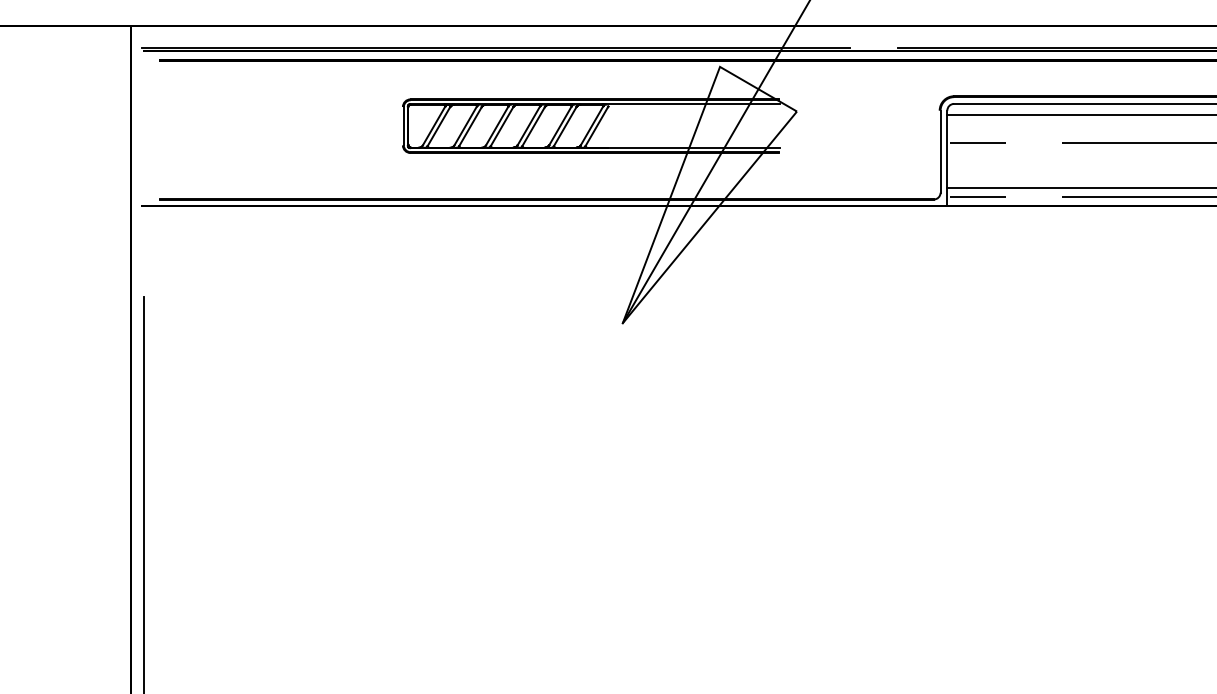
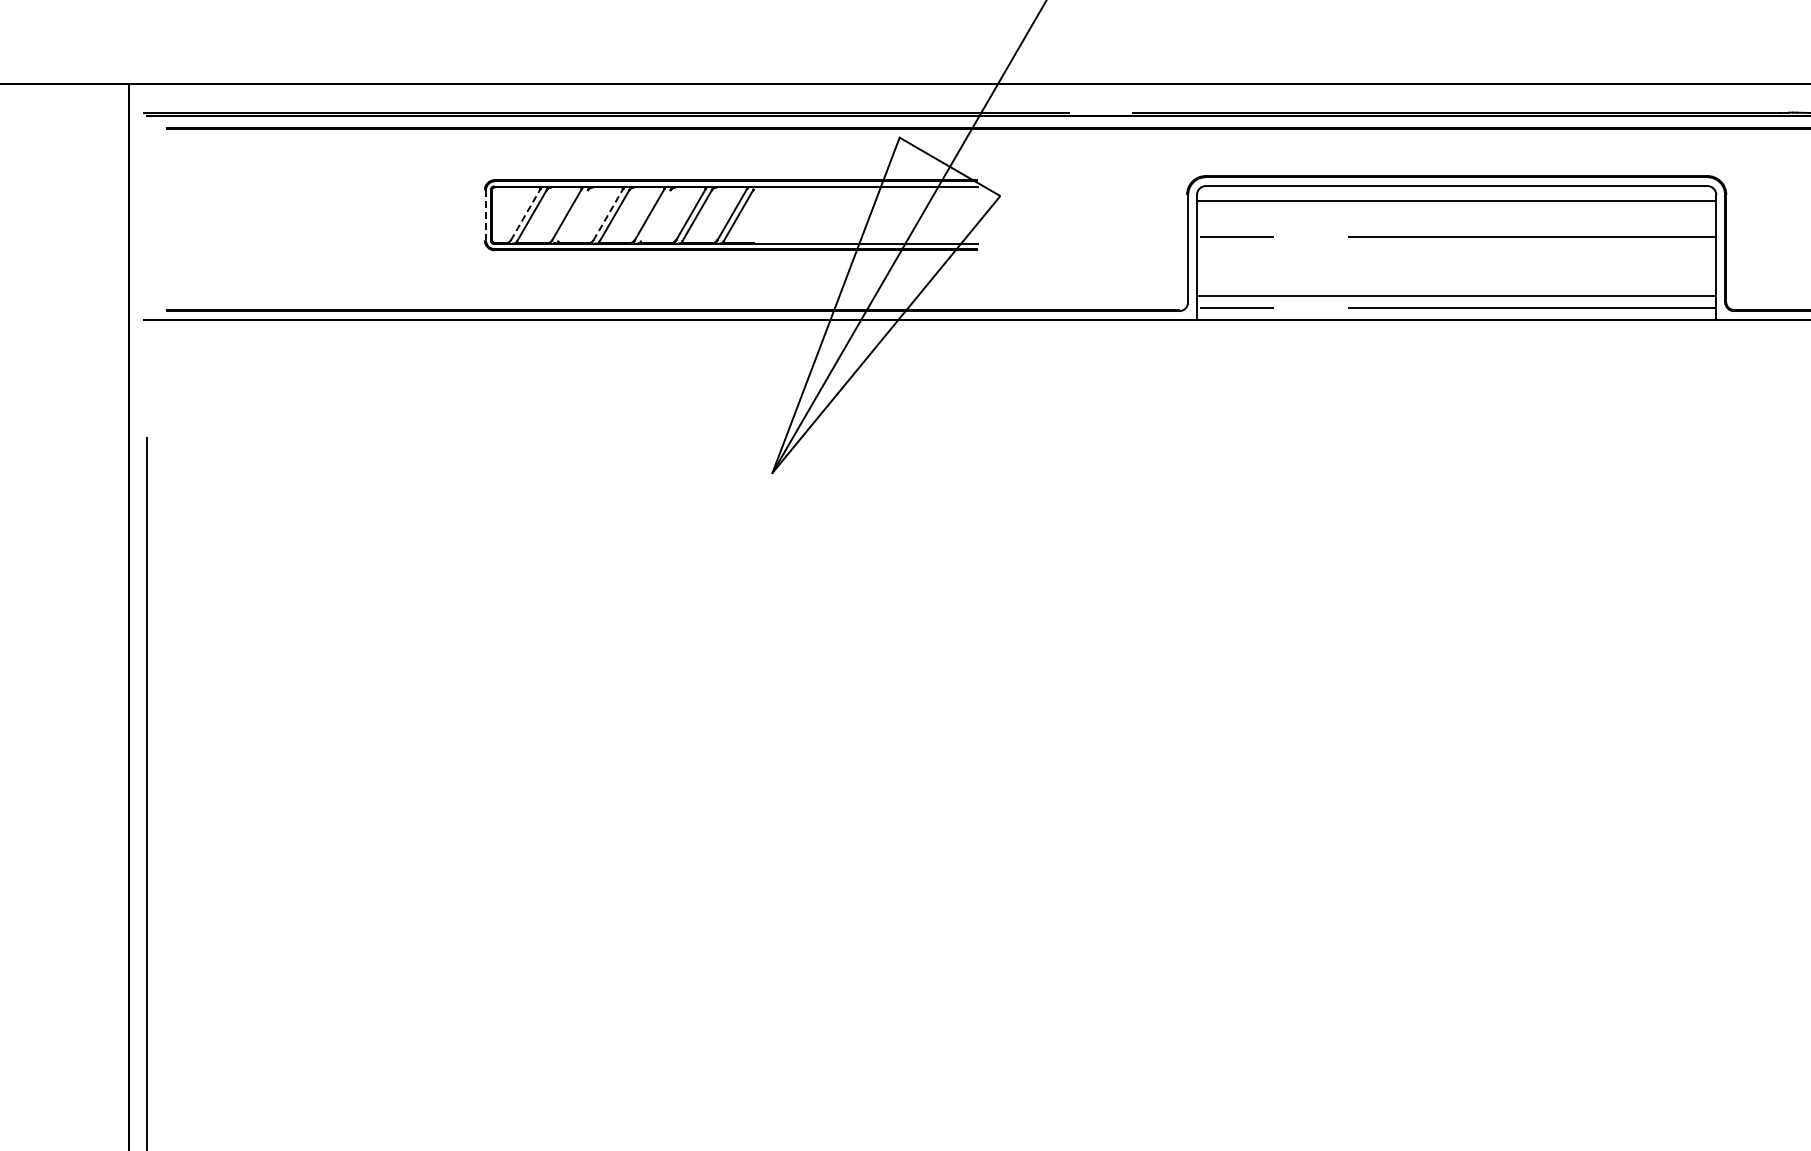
line: (434, 125) -> (525, 214), solid -> dashed
line: (497, 125) -> (608, 214), solid -> dashed
line: (403, 126) -> (485, 215), solid -> dashed
line: (470, 126) -> (573, 215), removed
line: (533, 126) -> (655, 215), removed

